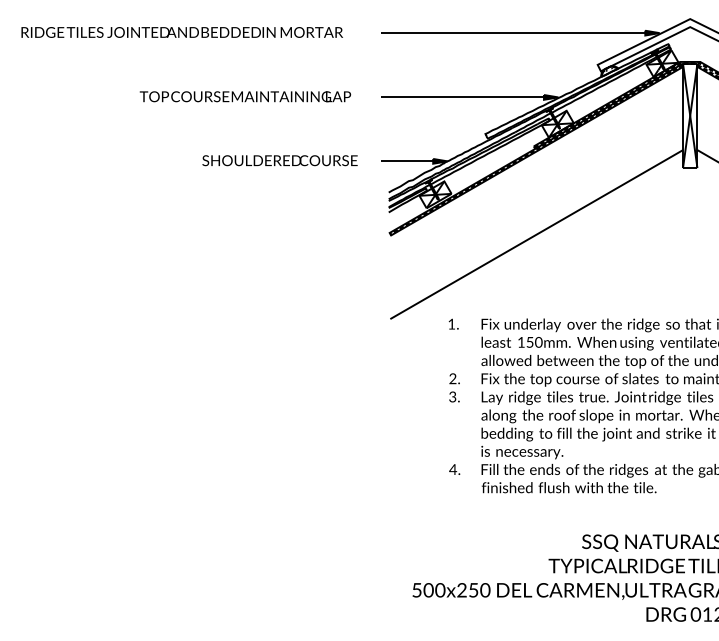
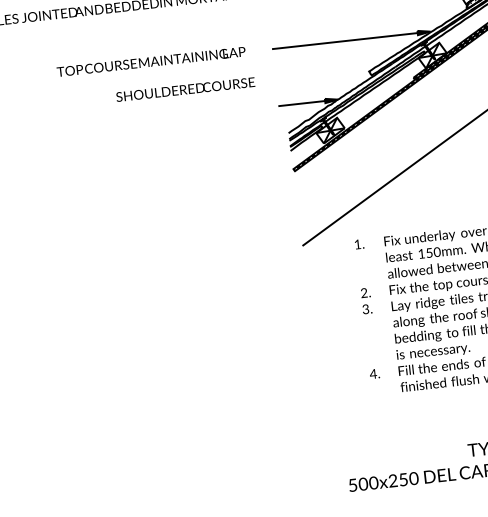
text: (279, 160) -> (185, 89), moved

